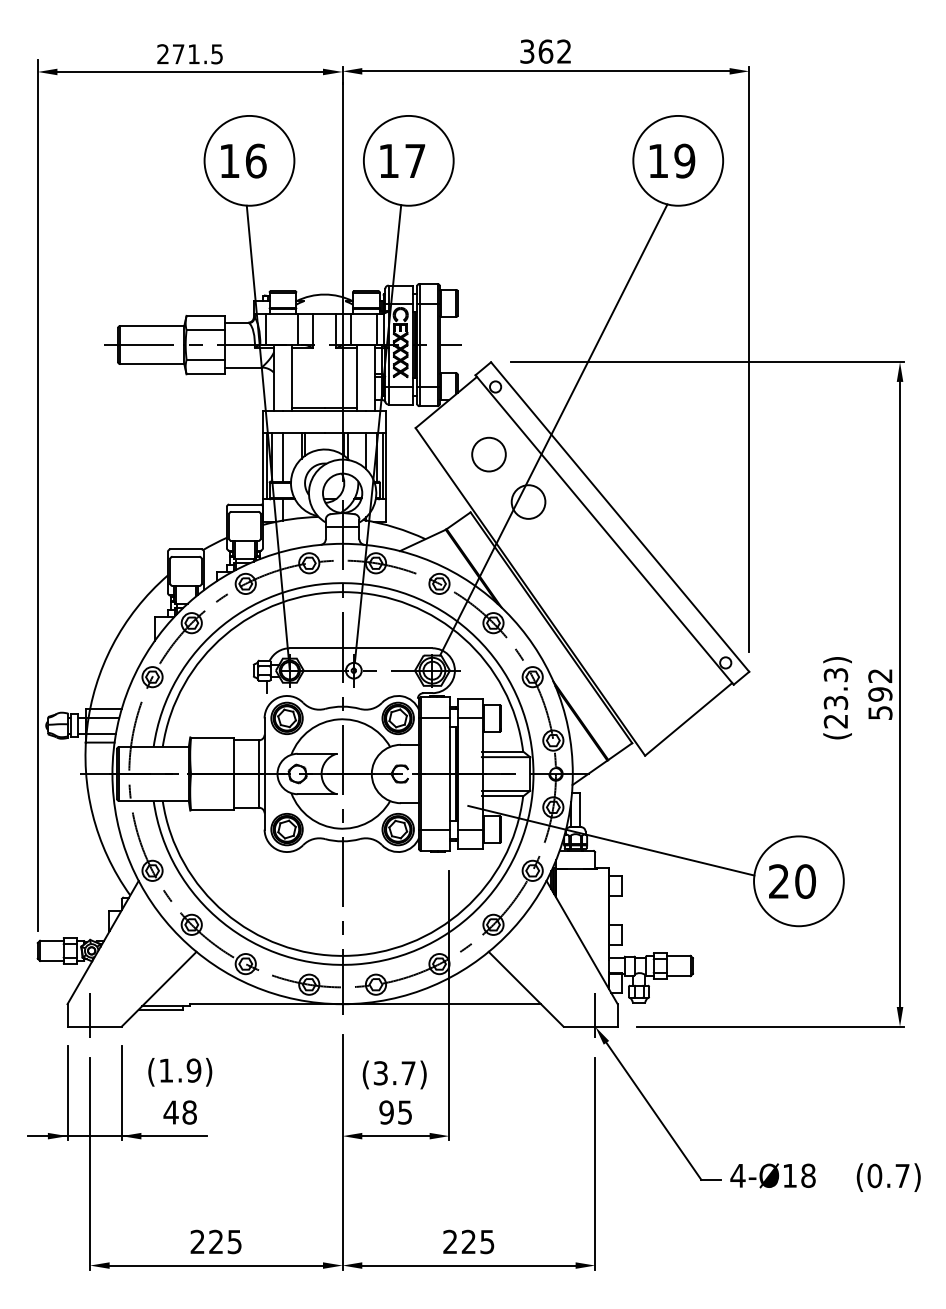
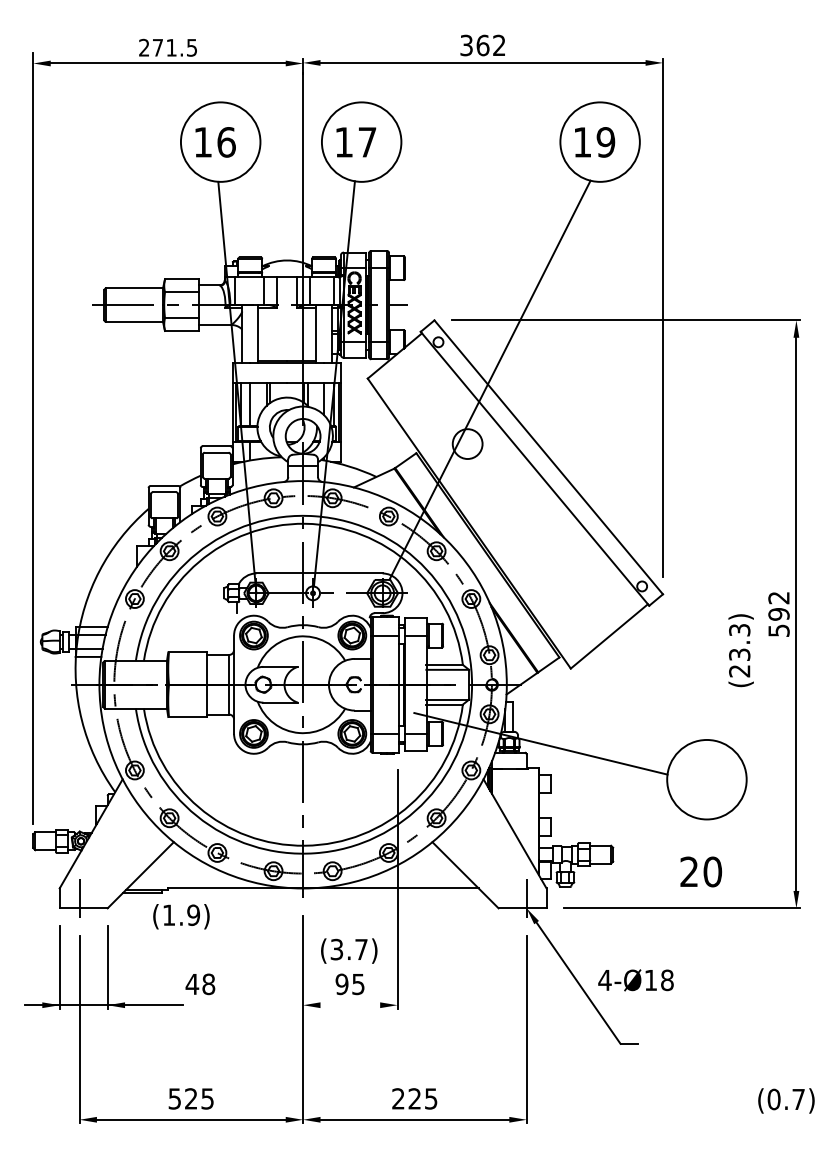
circle: (488, 453) -> (432, 401), removed
text: (836, 698) -> (740, 650), moved
text: (791, 881) -> (700, 871), moved
text: (180, 1072) -> (181, 916), moved
text: (180, 1112) -> (200, 984), moved
line: (396, 1136) -> (350, 1005), removed
text: (772, 1175) -> (635, 980), moved
text: (888, 1177) -> (786, 1100), moved
text: (197, 1241) -> (174, 1098), 225 -> 525

